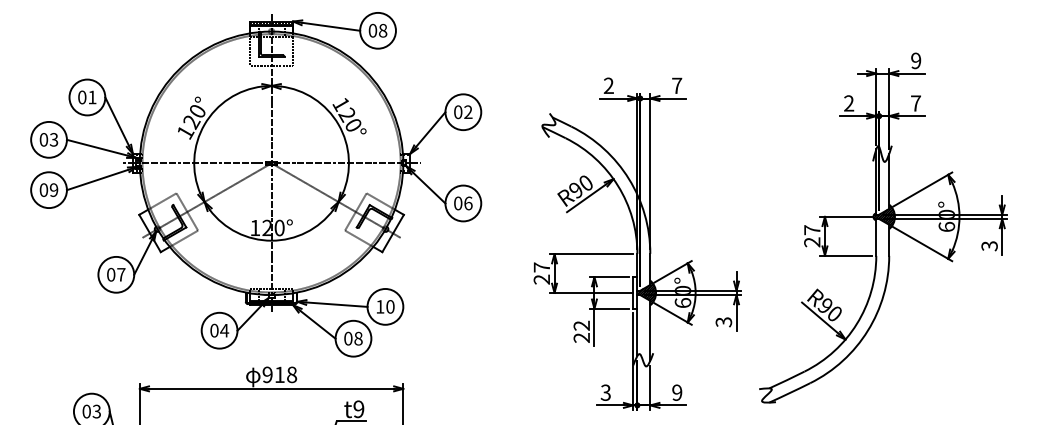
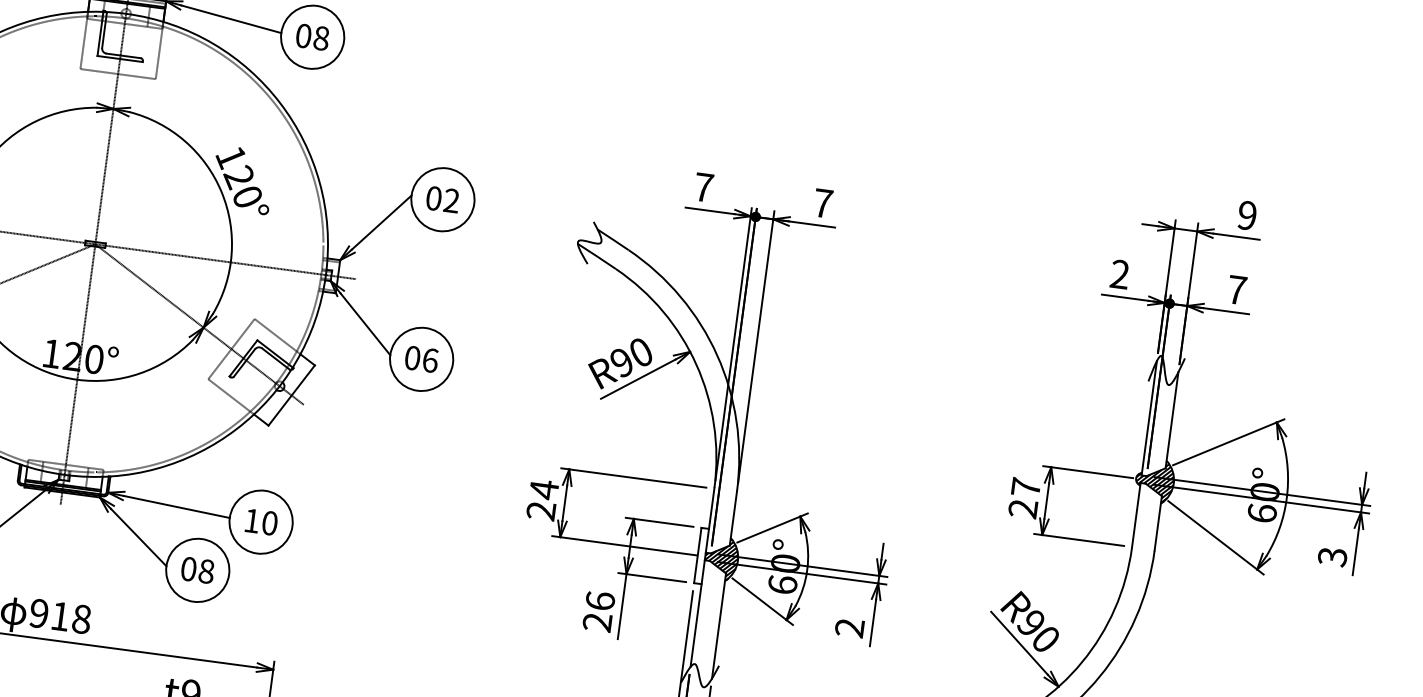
text: (608, 85) -> (703, 186), 2 -> 7
text: (541, 267) -> (543, 489), 27 -> 24
text: (724, 322) -> (850, 628), 3 -> 2
text: (581, 325) -> (599, 600), 22 -> 26

